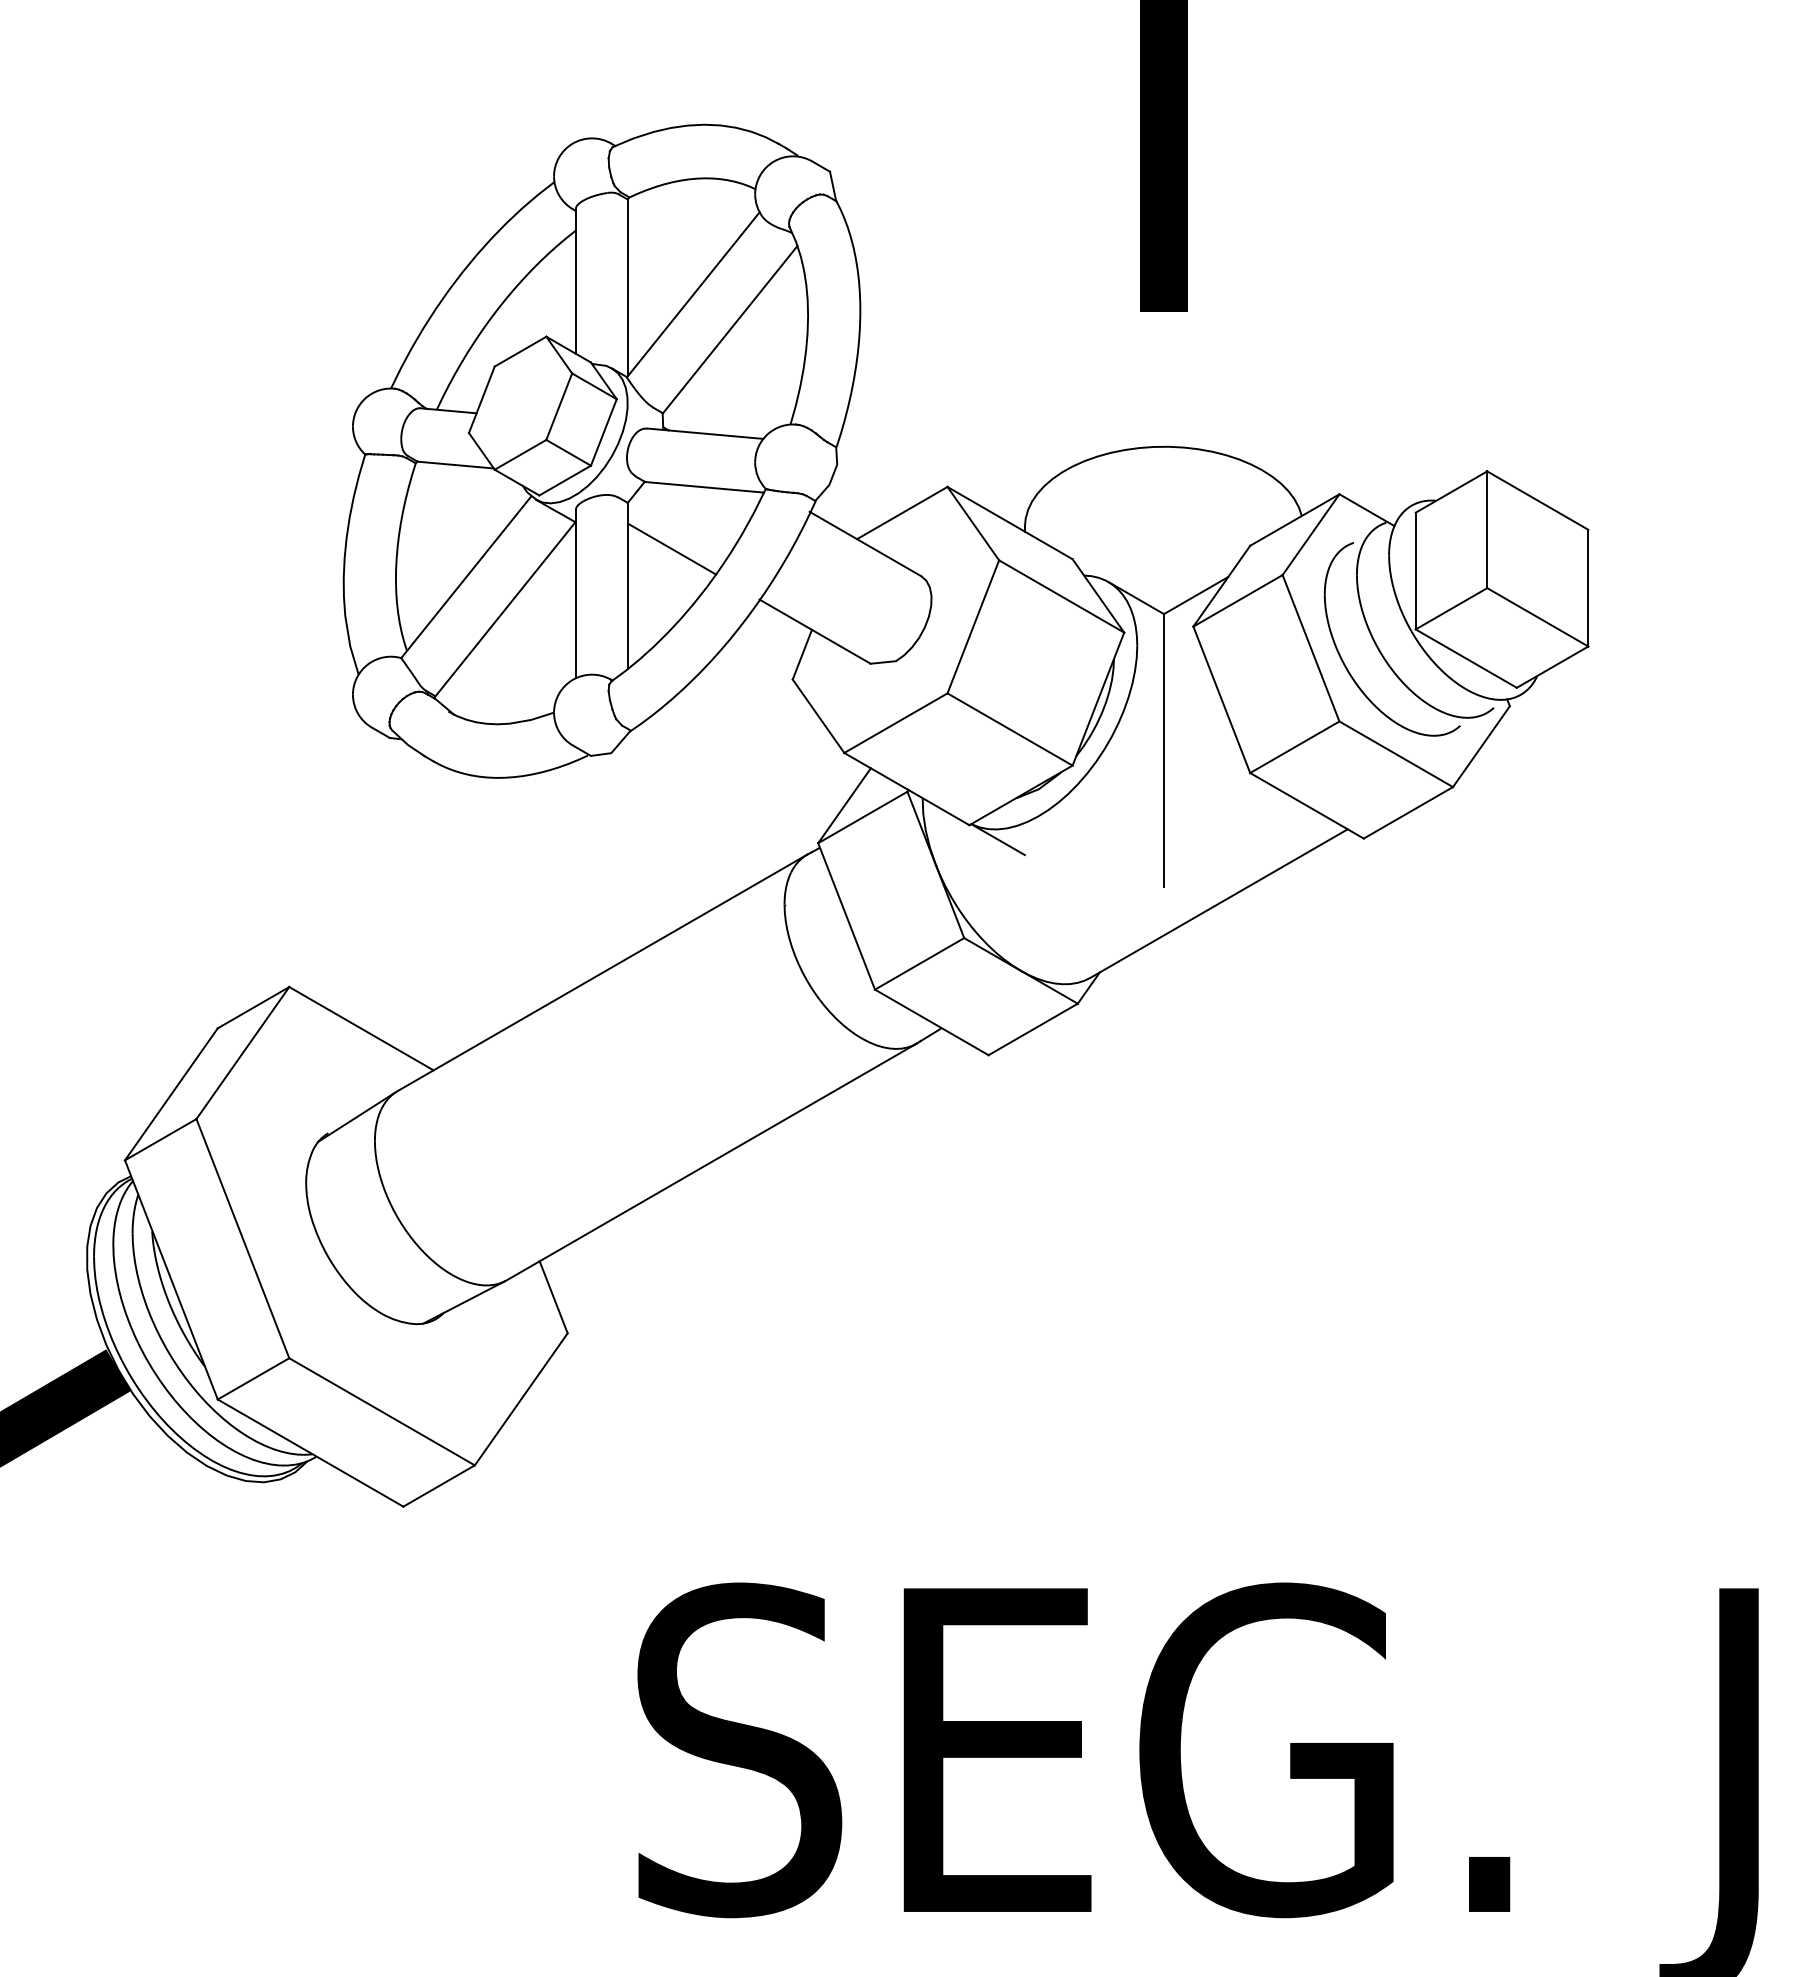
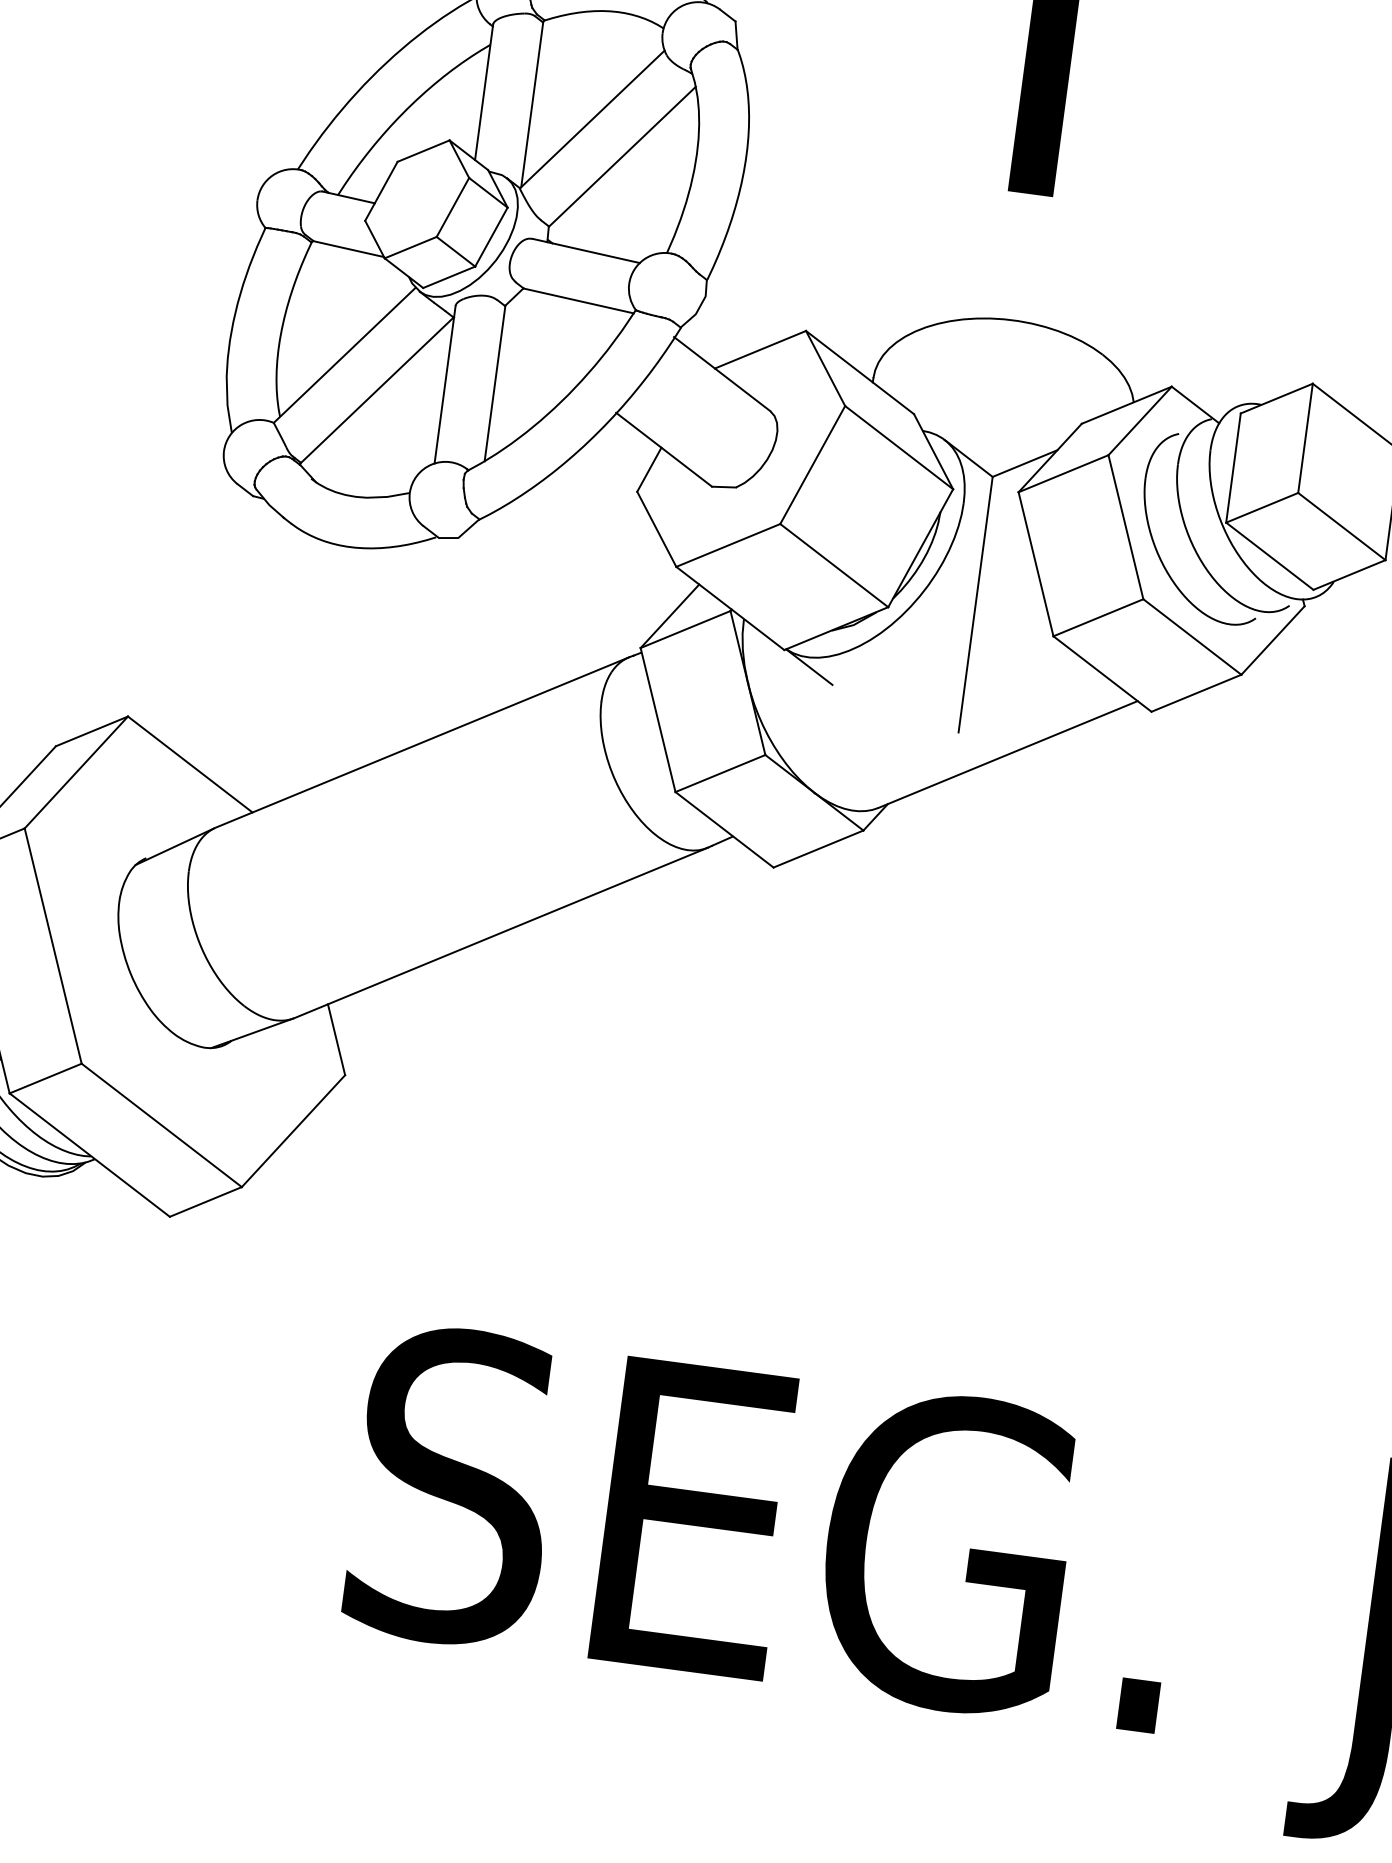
line: (672, 548) -> (541, 354), removed

